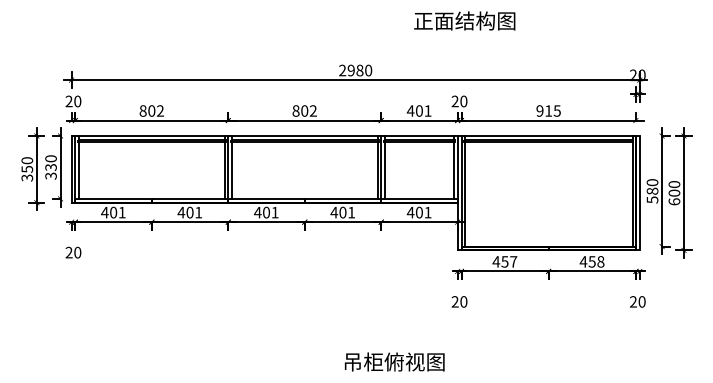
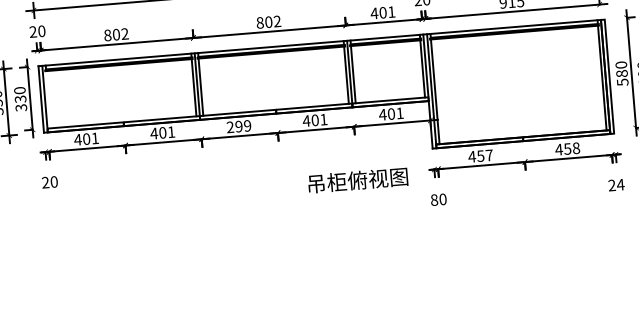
line: (78, 169) -> (48, 99), removed
text: (265, 212) -> (238, 126), 401 -> 299
text: (454, 301) -> (433, 199), 20 -> 80
text: (641, 301) -> (620, 184), 20 -> 24
text: (394, 361) -> (357, 179), moved

